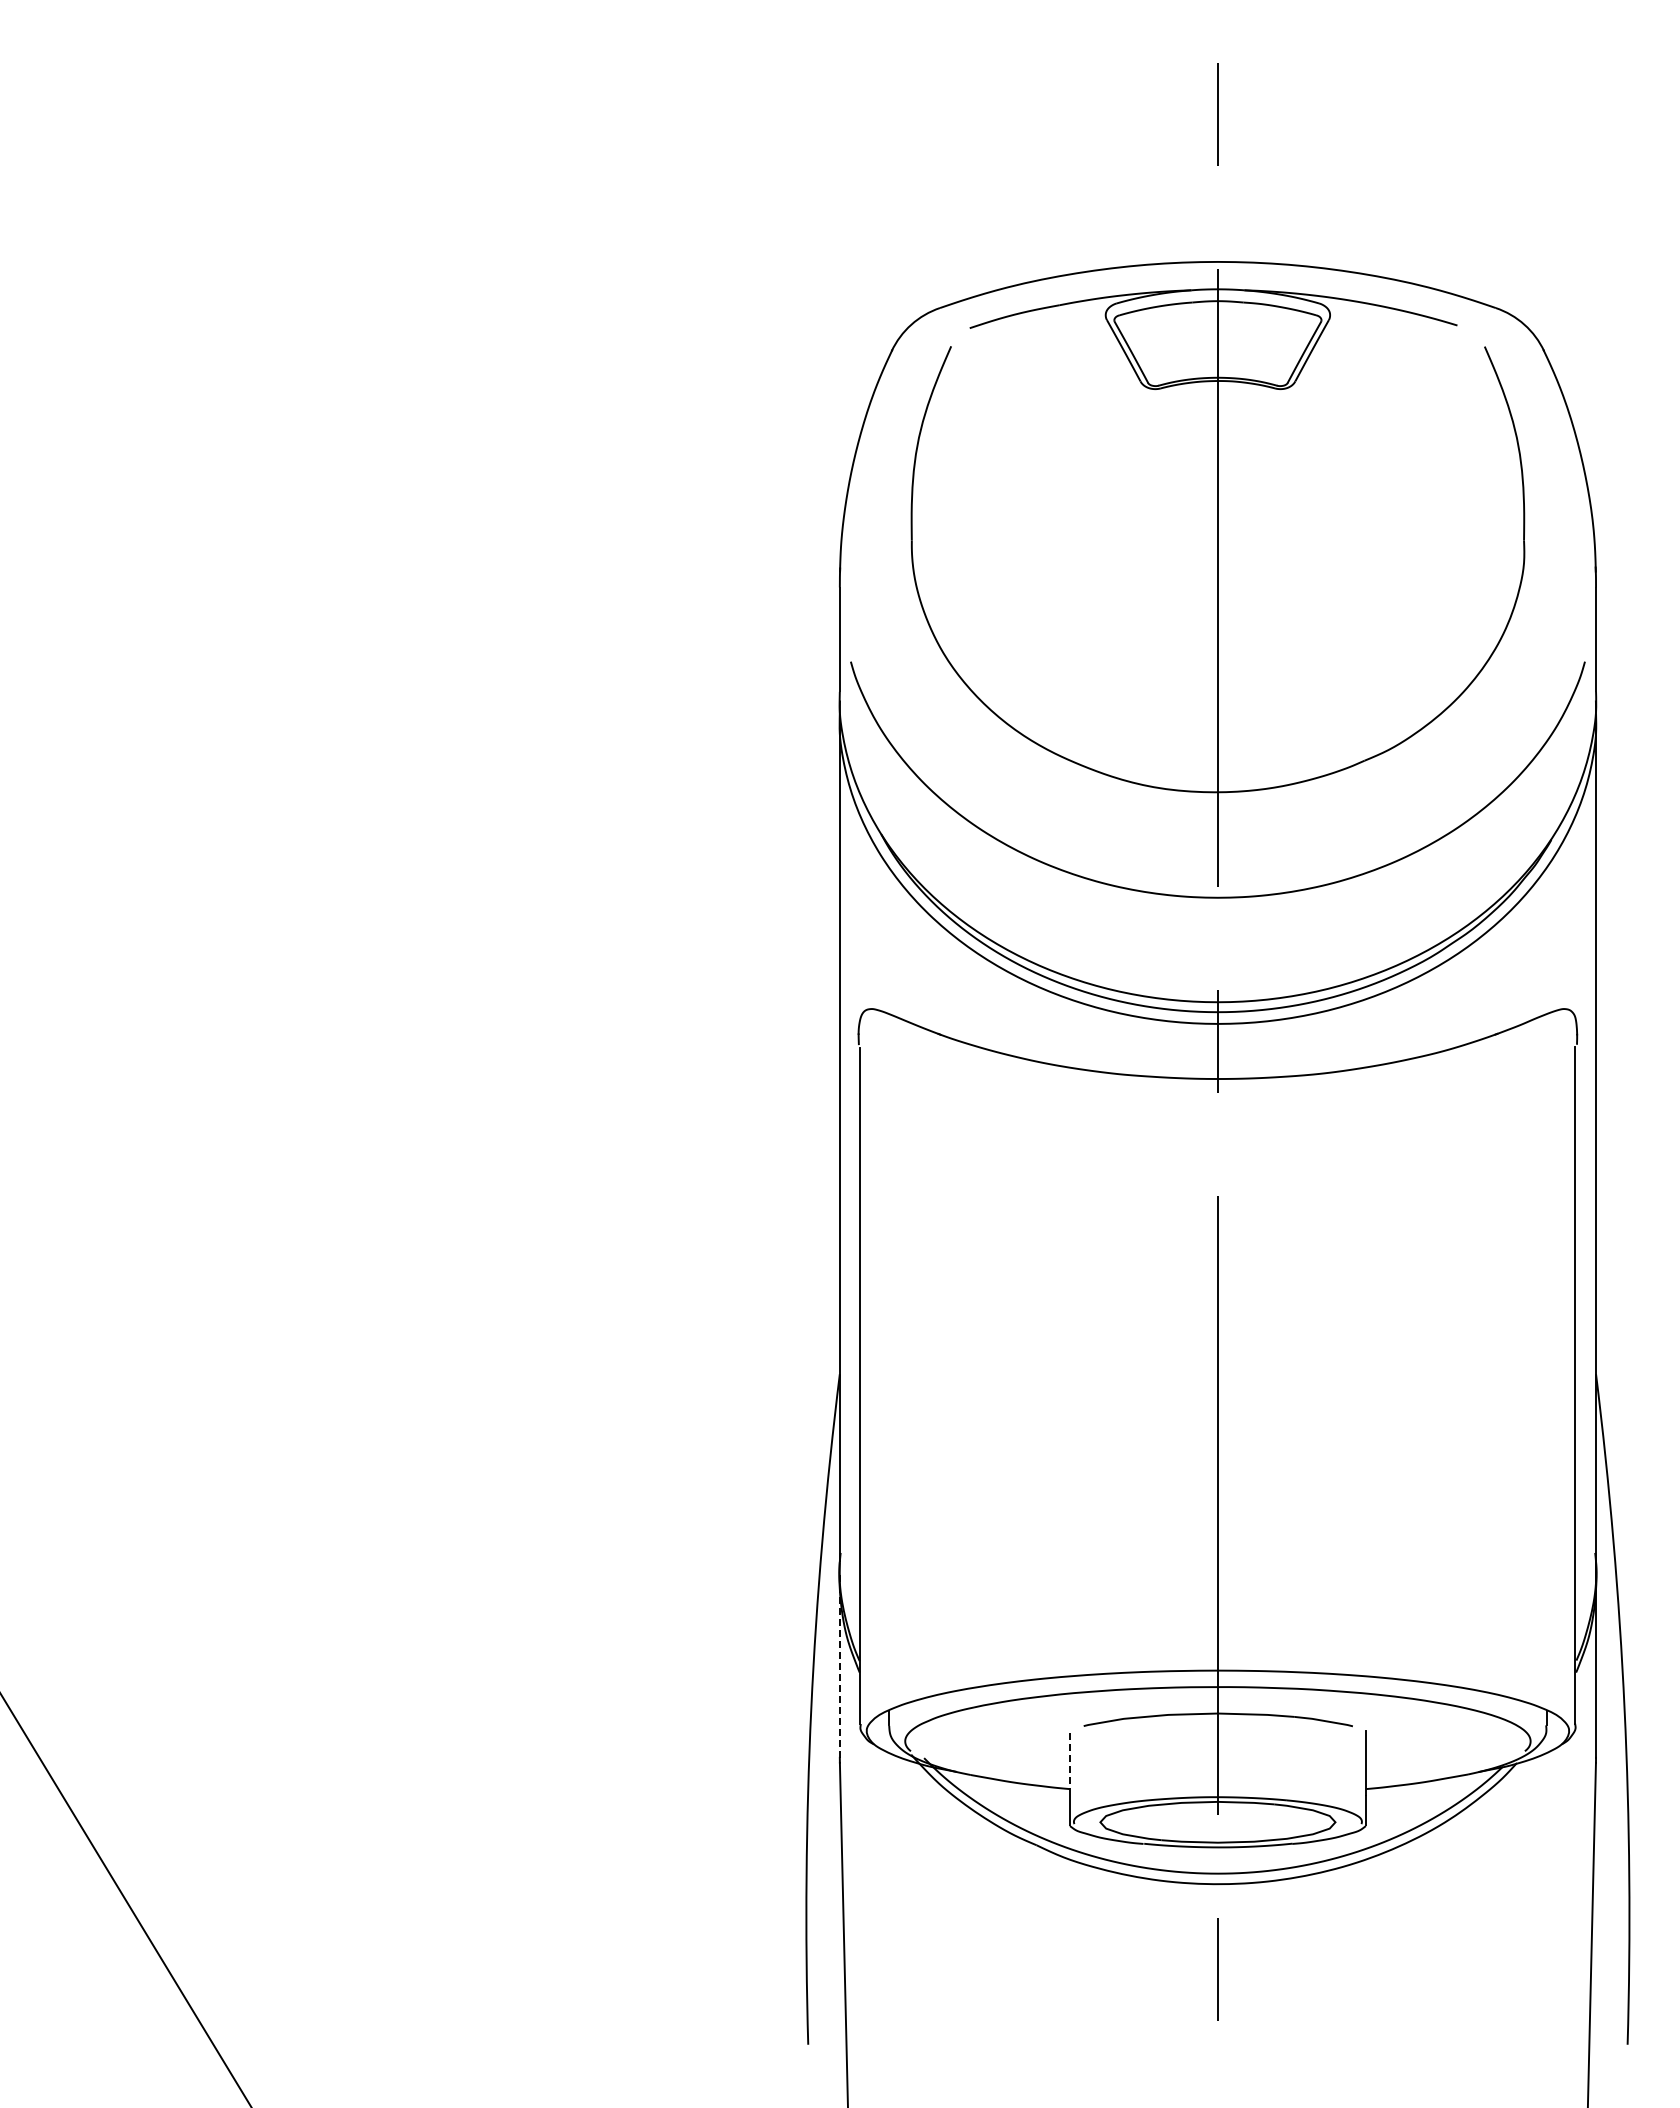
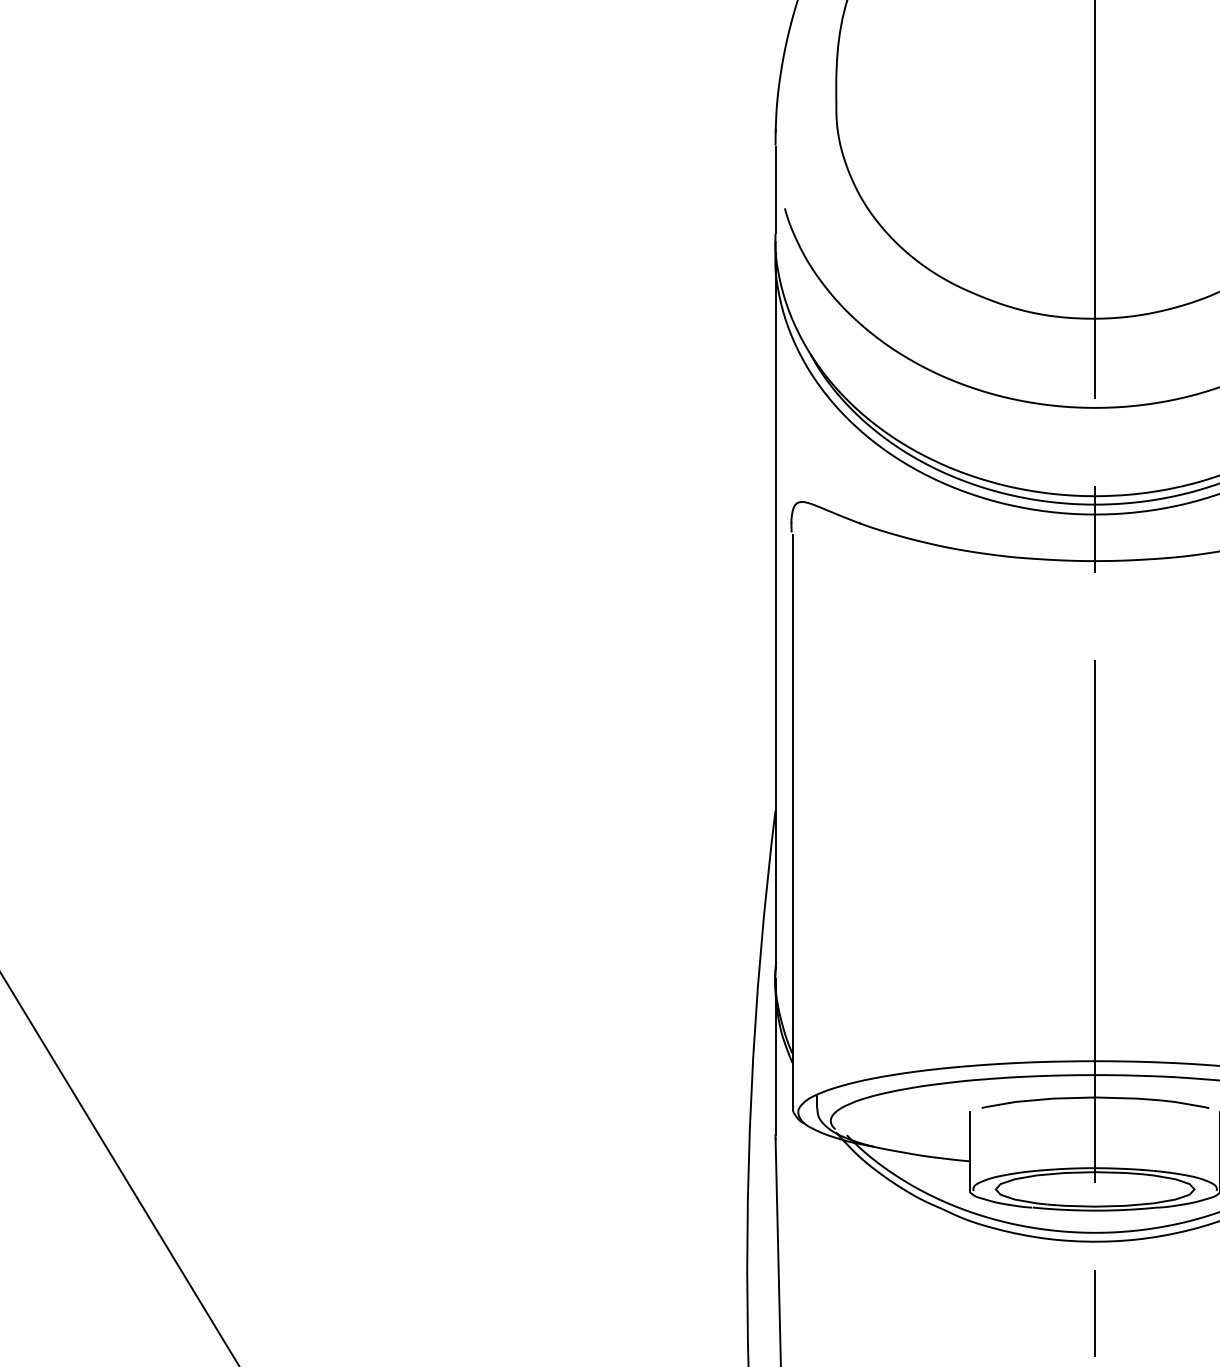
line: (839, 1664) -> (775, 1056), dashed -> solid
line: (1069, 1762) -> (969, 1138), dashed -> solid

